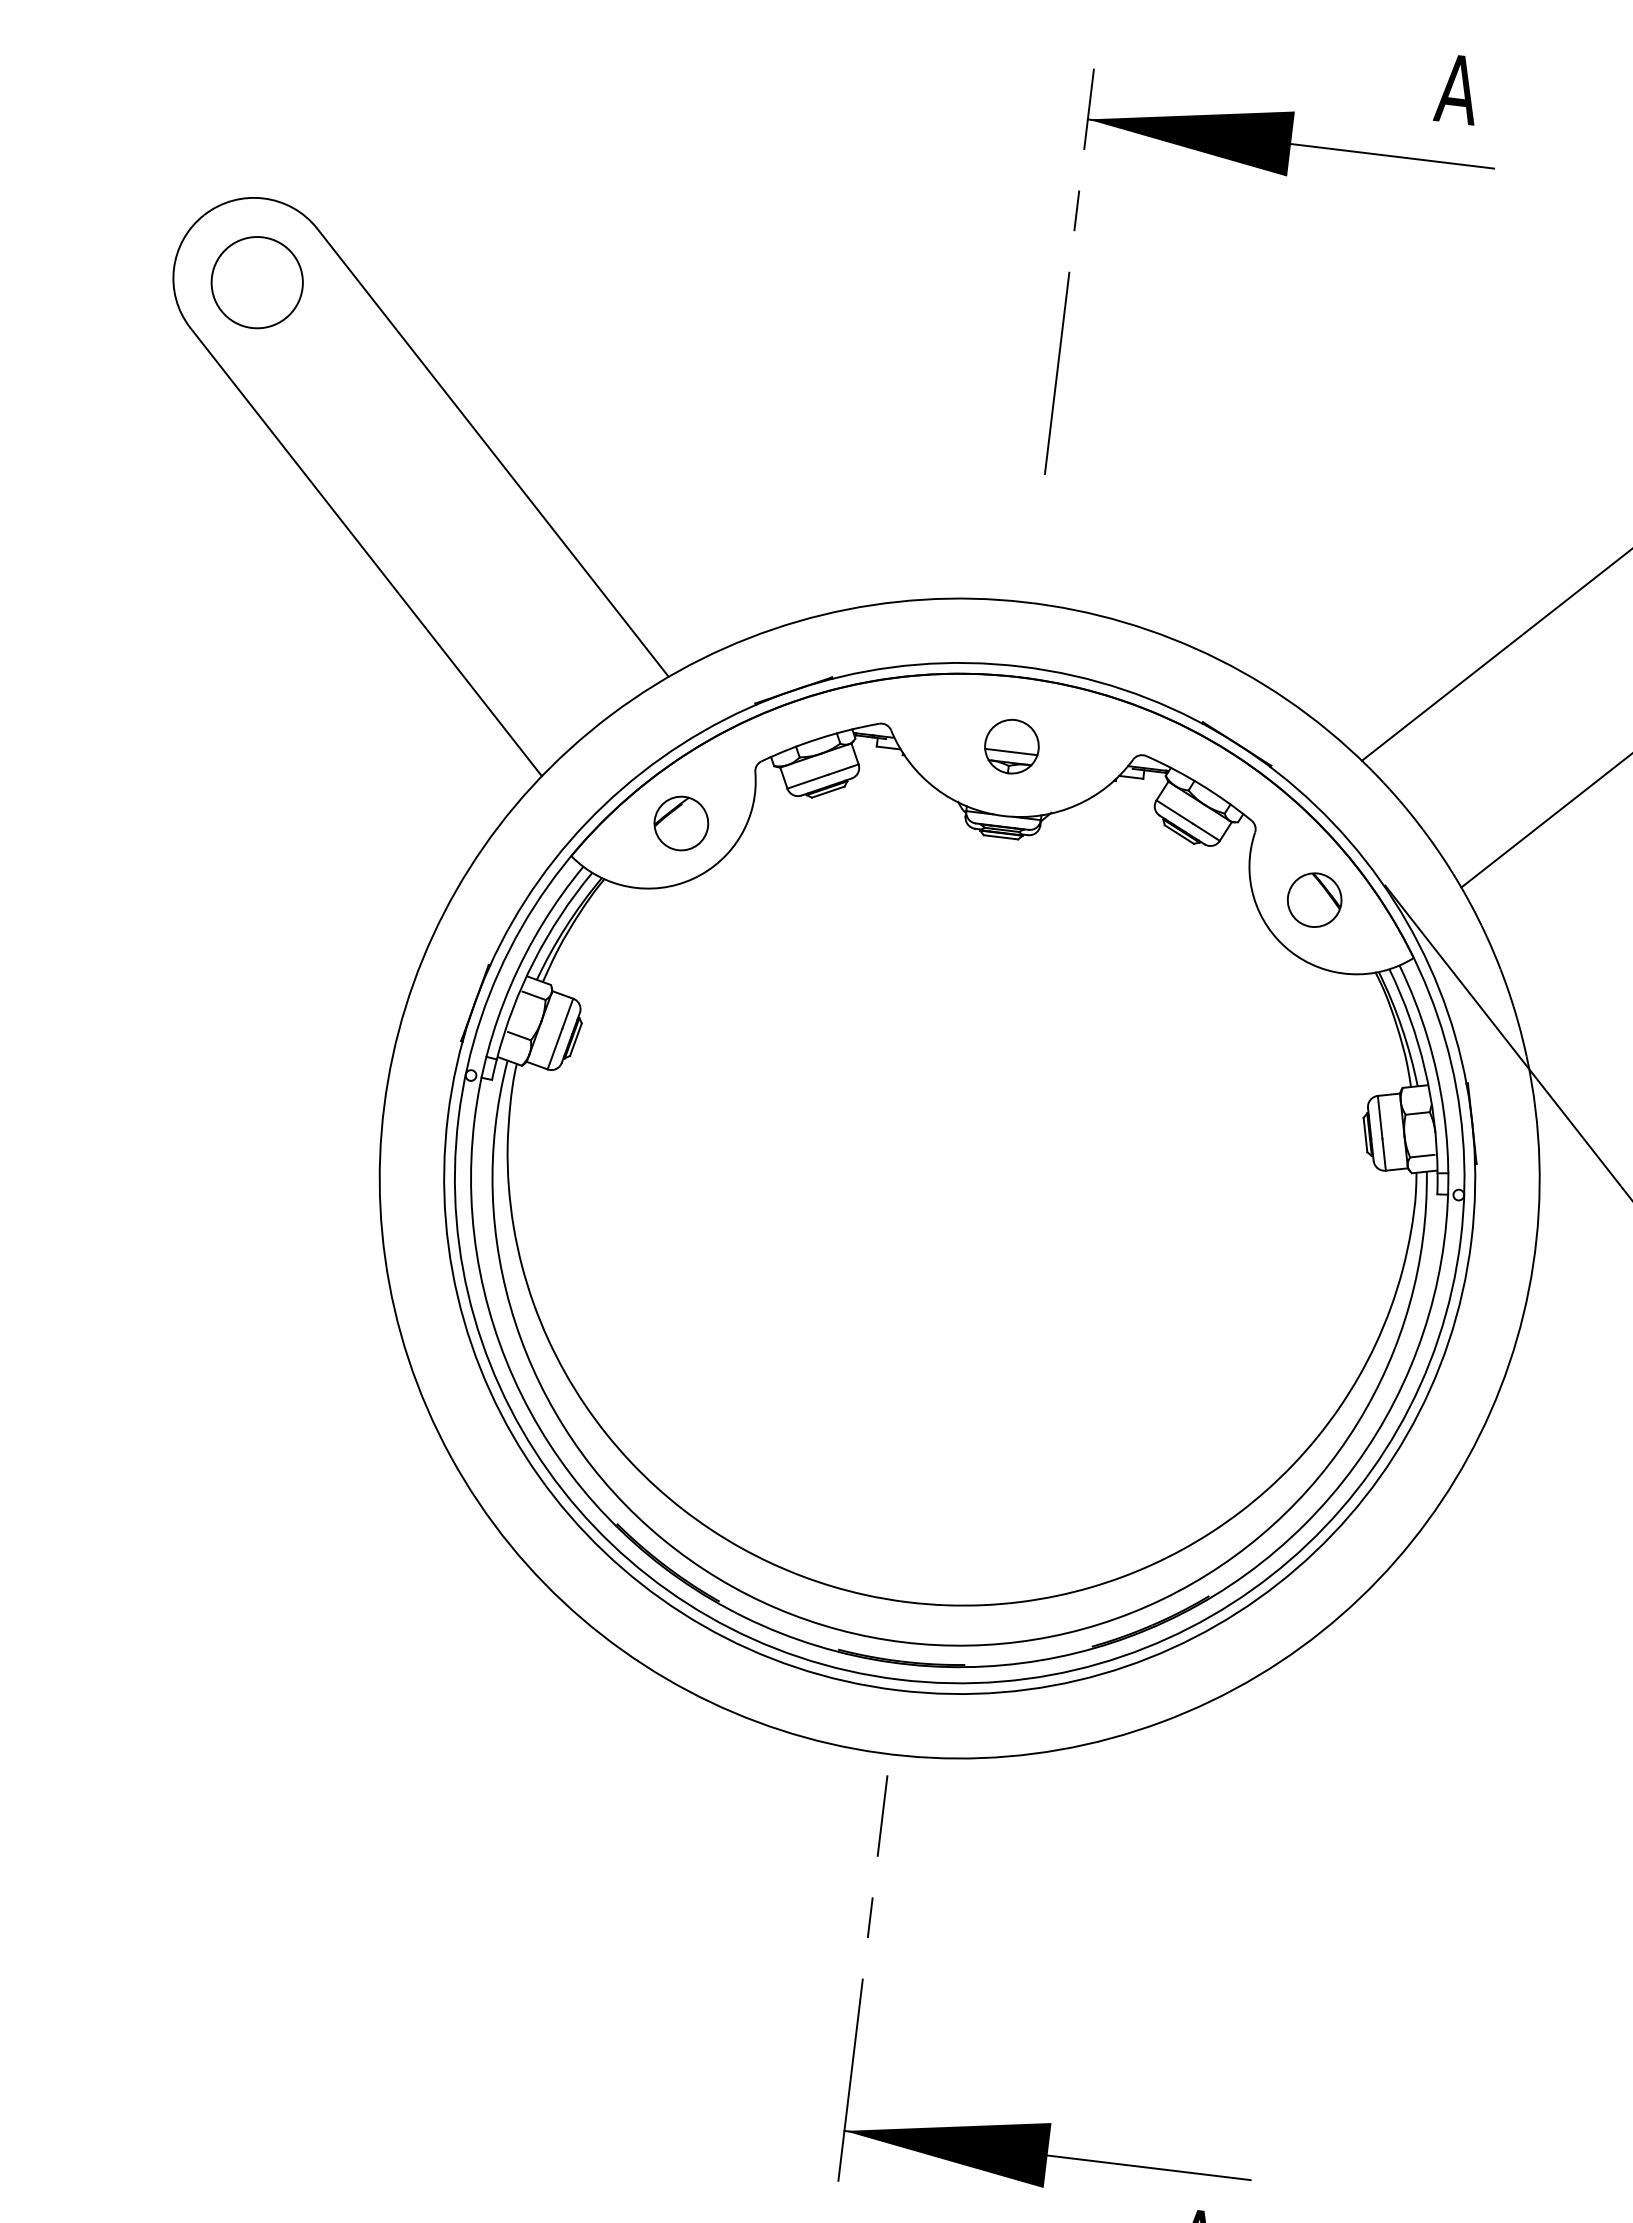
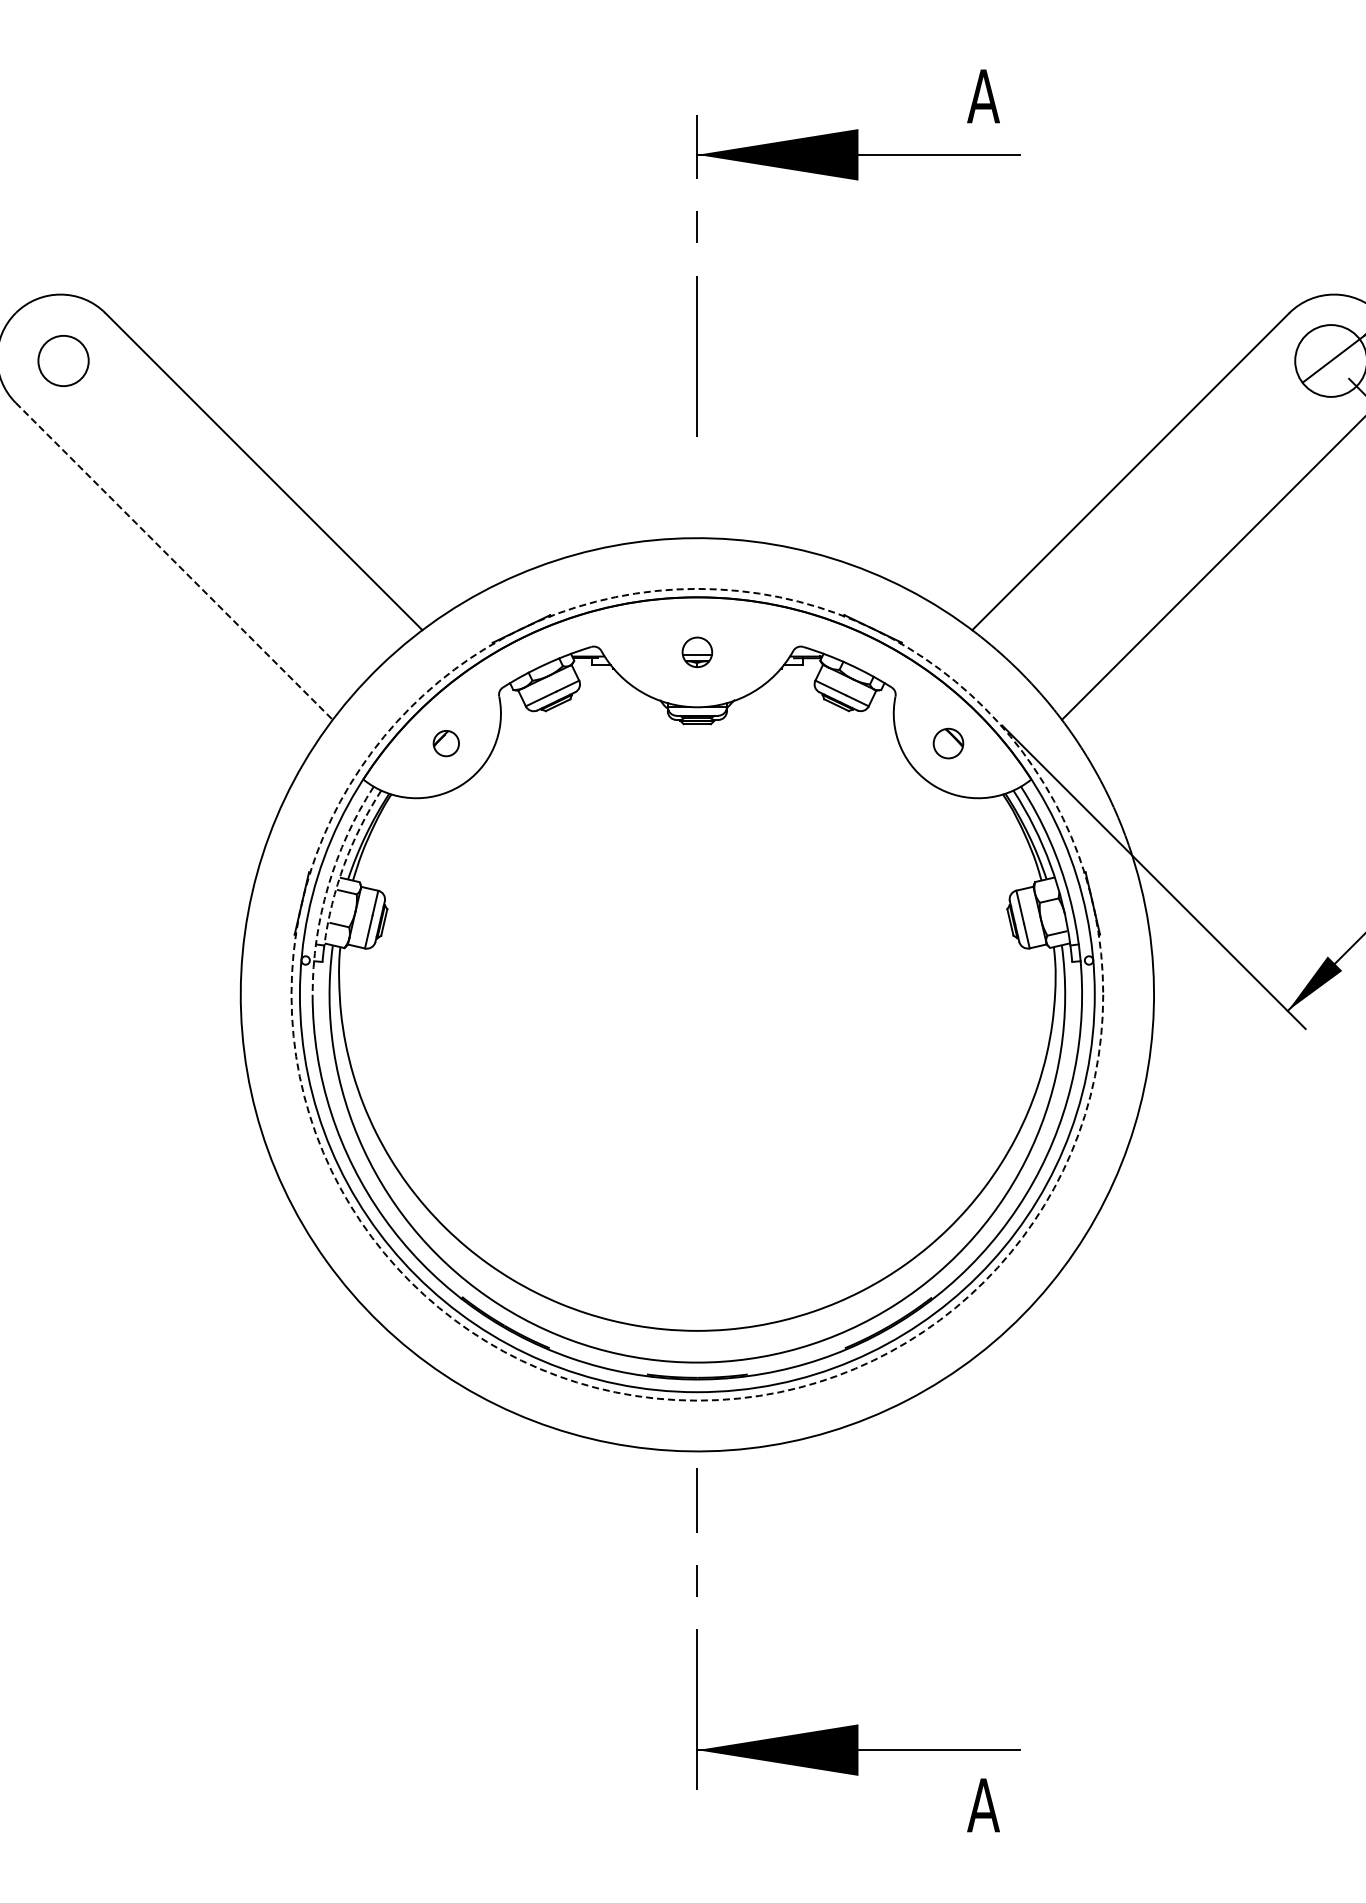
circle: (257, 282) -> (63, 360), size x0.7
line: (366, 552) -> (174, 561), solid -> dashed
part: (1012, 746) -> (697, 652), size x0.7
part: (681, 823) -> (446, 743), size x0.6
part: (1314, 899) -> (948, 743), size x0.7
arc: (534, 960) -> (344, 864), solid -> dashed
arc: (511, 985) -> (328, 886), solid -> dashed
circle: (959, 1178) -> (697, 994), solid -> dashed

